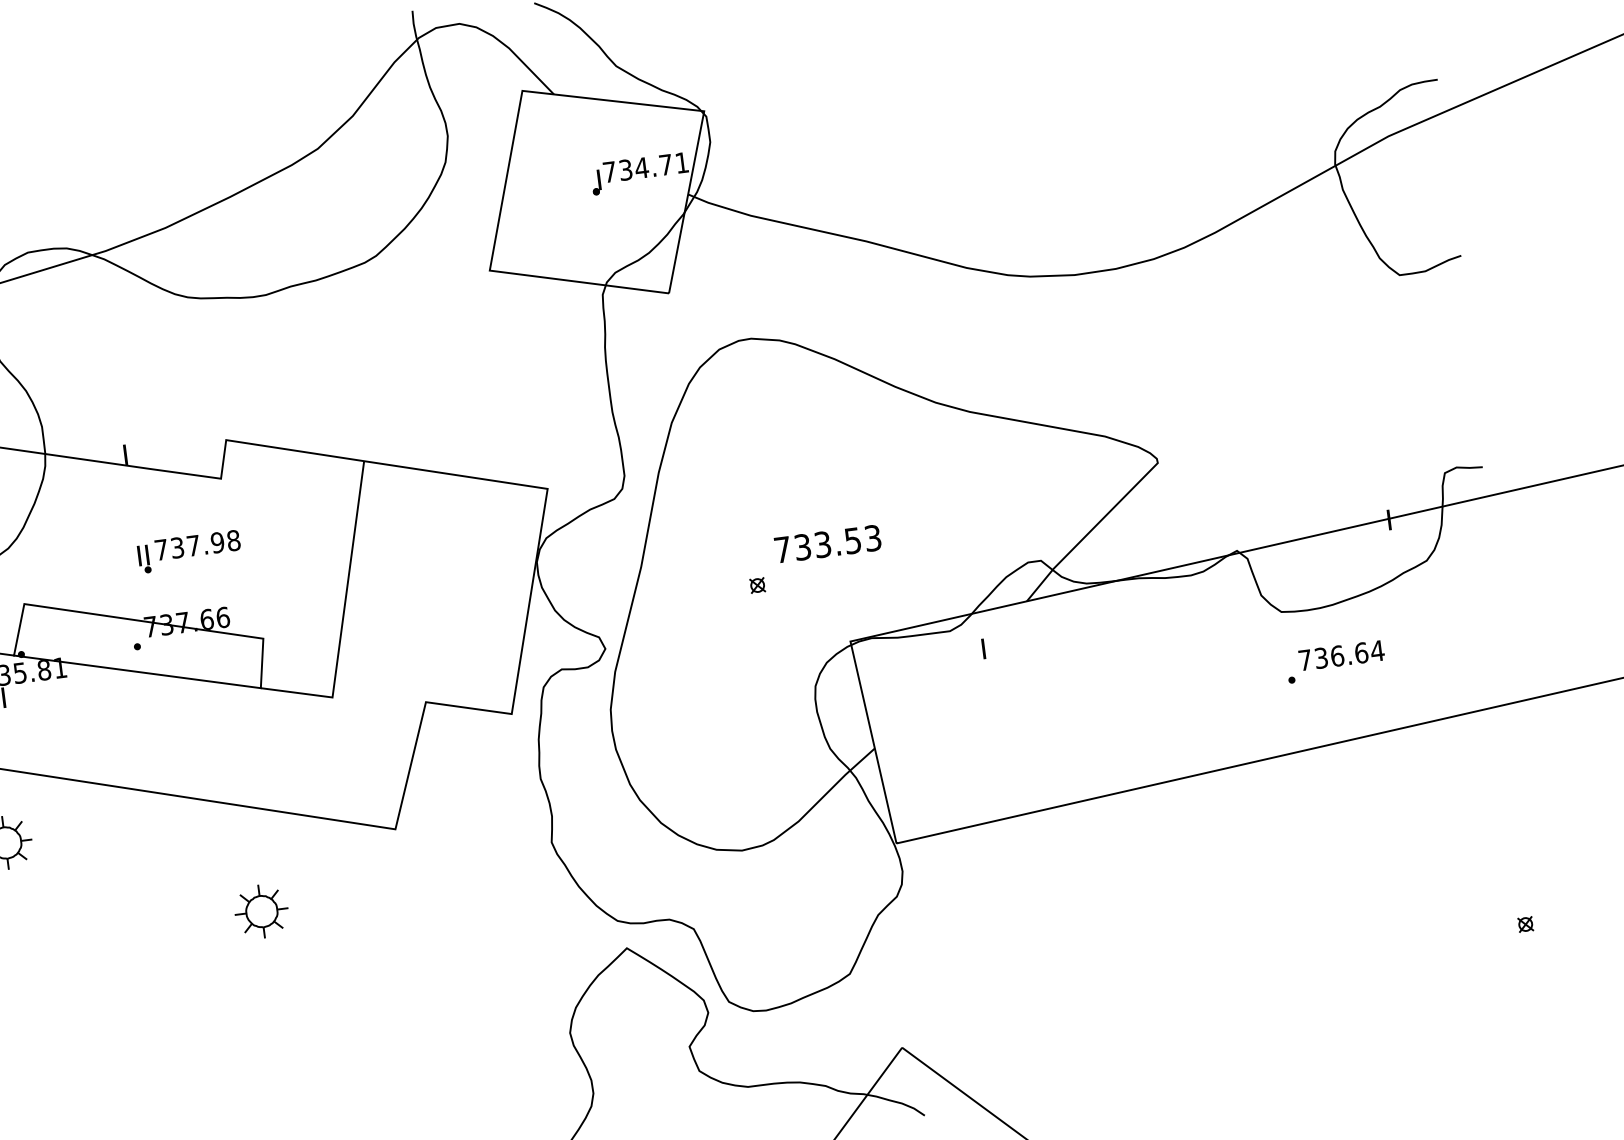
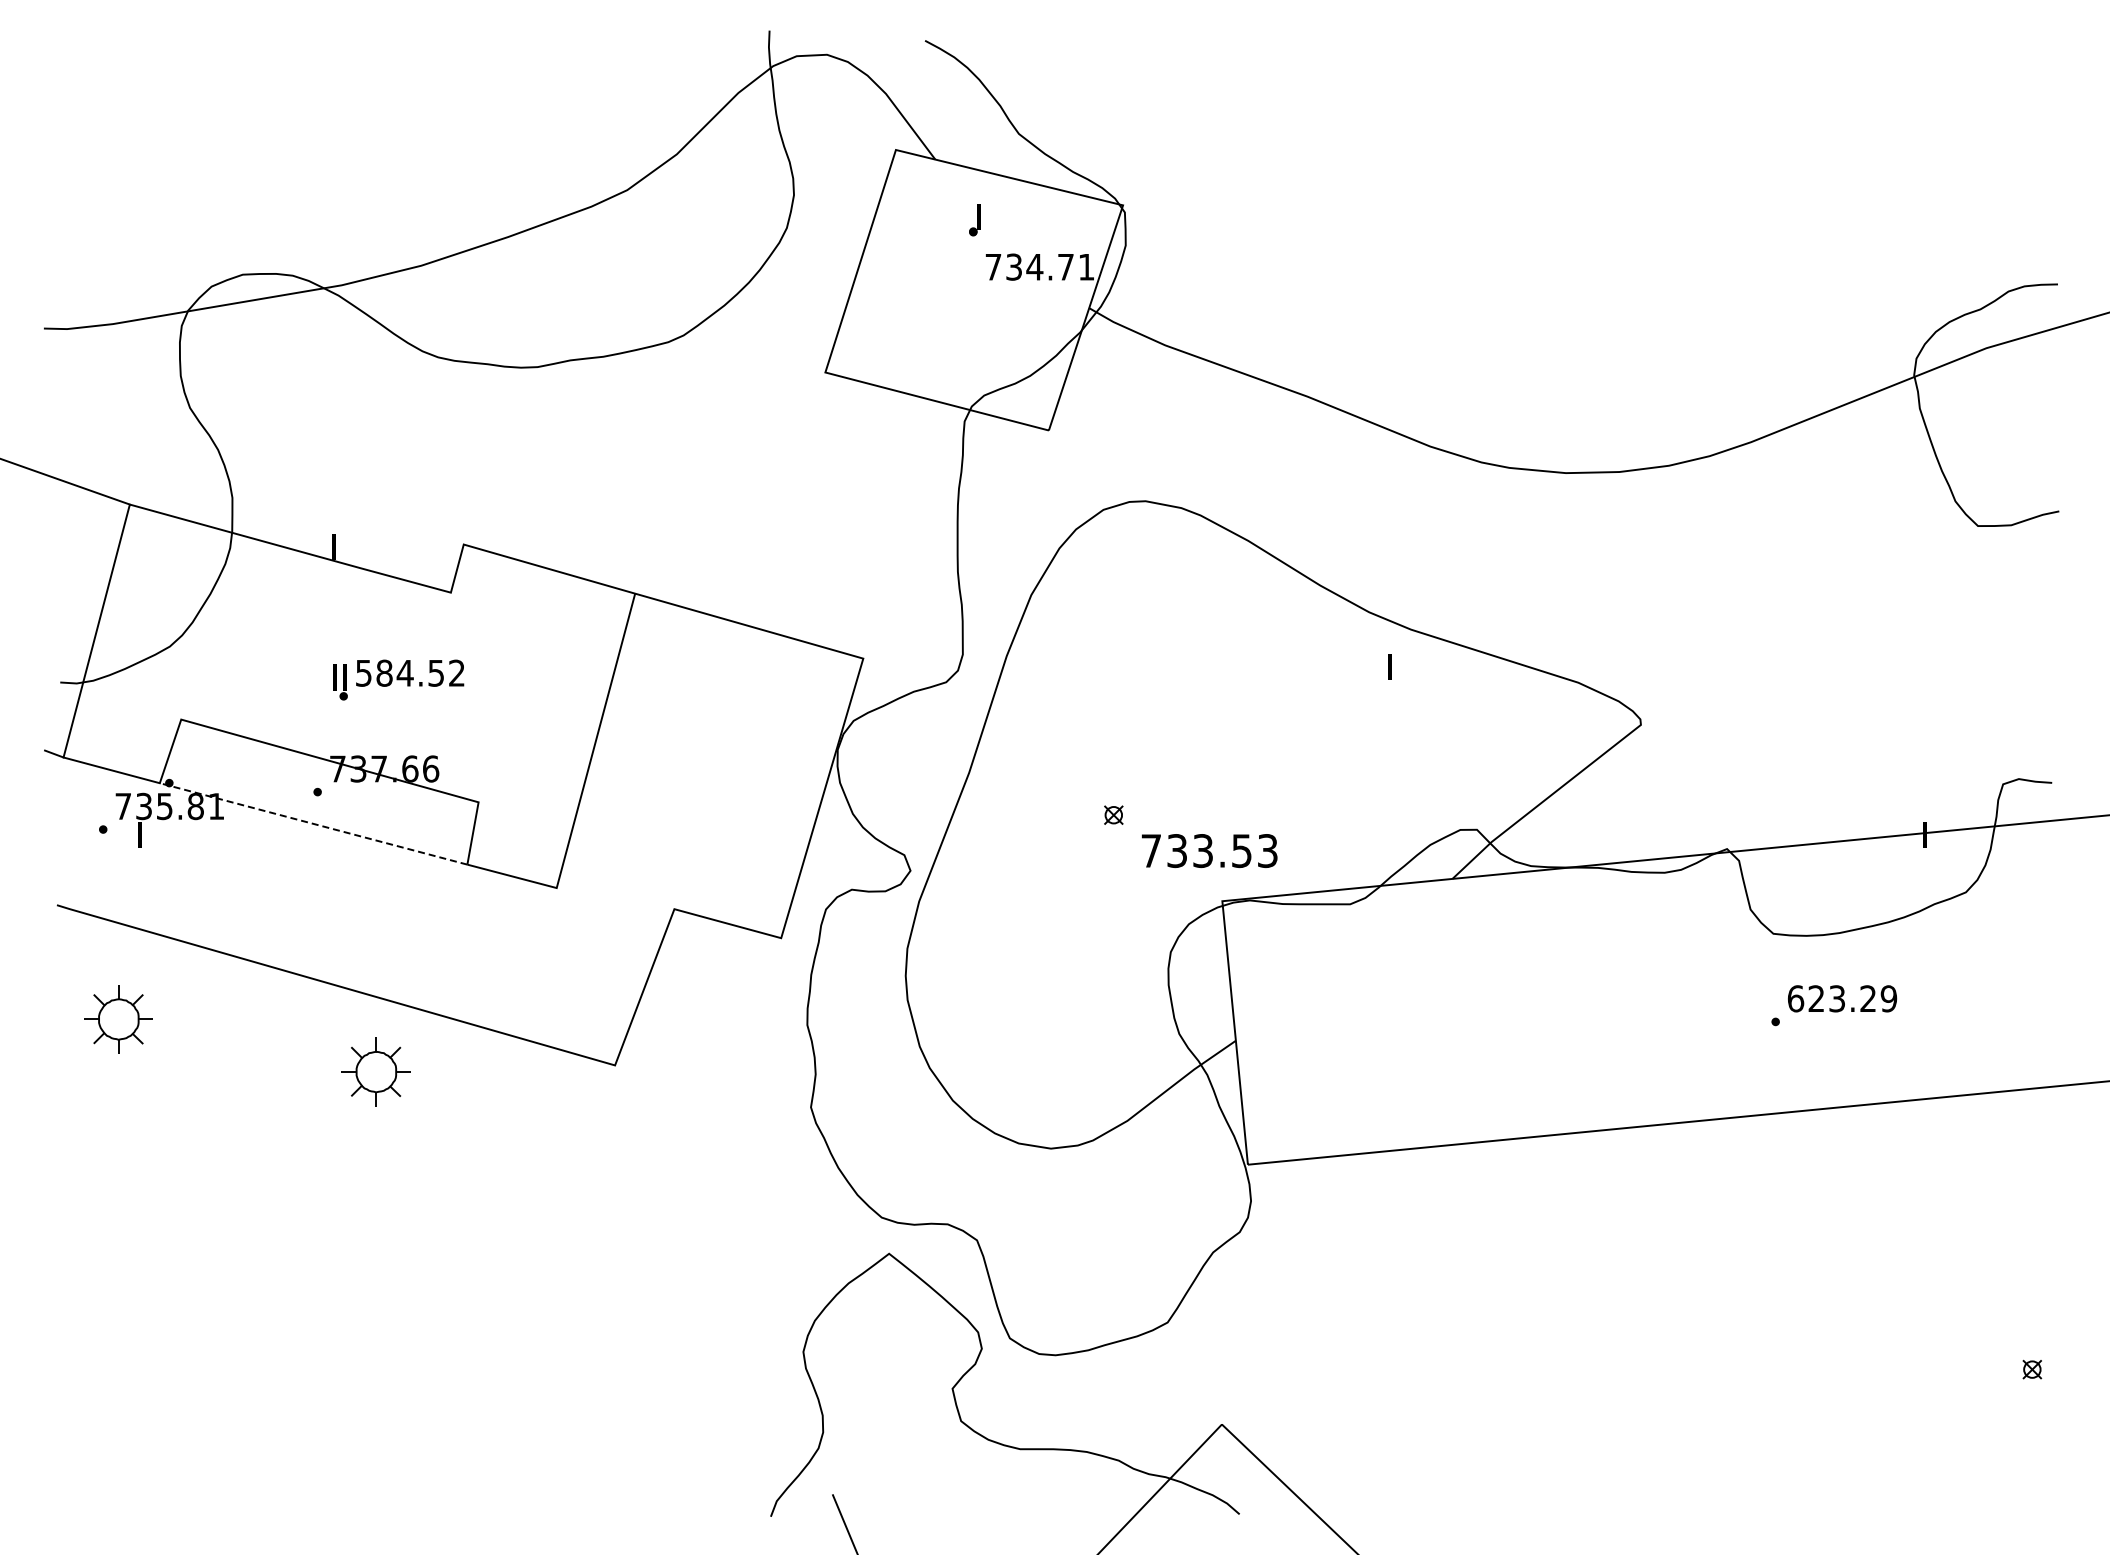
part: (596, 182) -> (974, 220), moved
text: (197, 544) -> (410, 672), 737.98 -> 584.52
text: (827, 544) -> (1209, 851), moved
text: (983, 648) -> (1389, 666), moved
text: (1341, 655) -> (1842, 998), 736.64 -> 623.29
line: (137, 671) -> (313, 823), solid -> dashed
part: (261, 911) -> (375, 1071), moved

